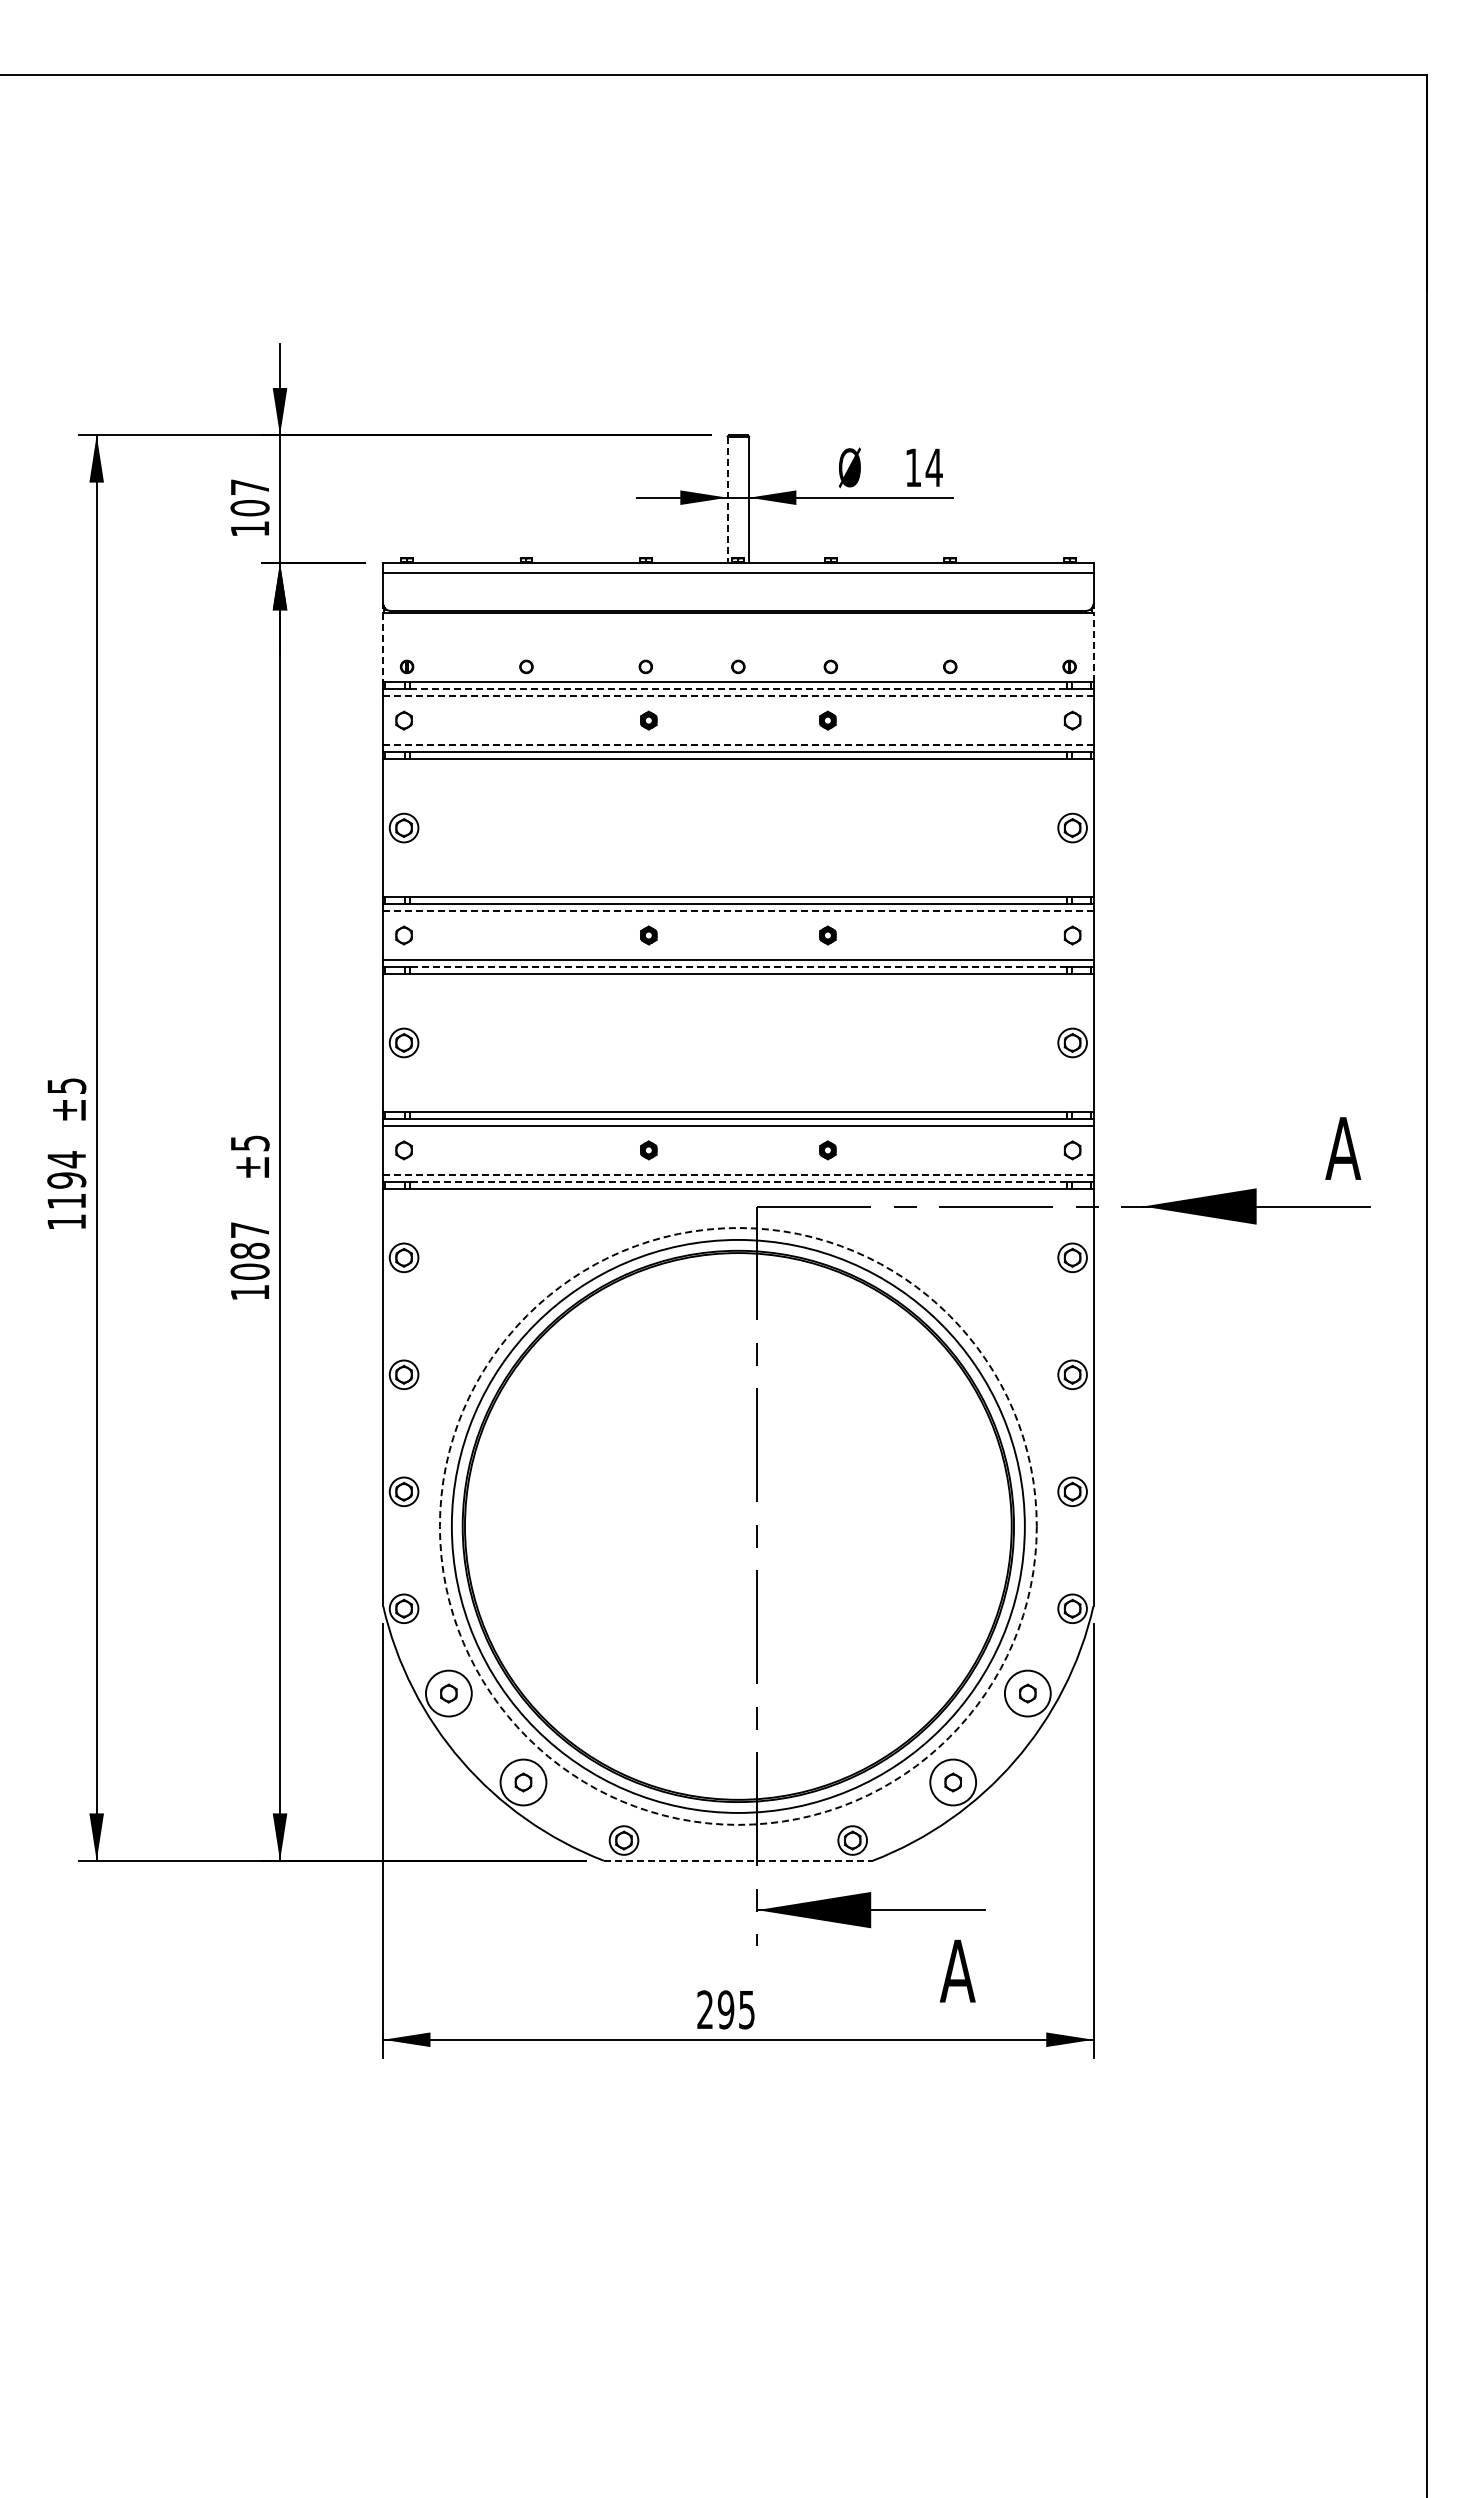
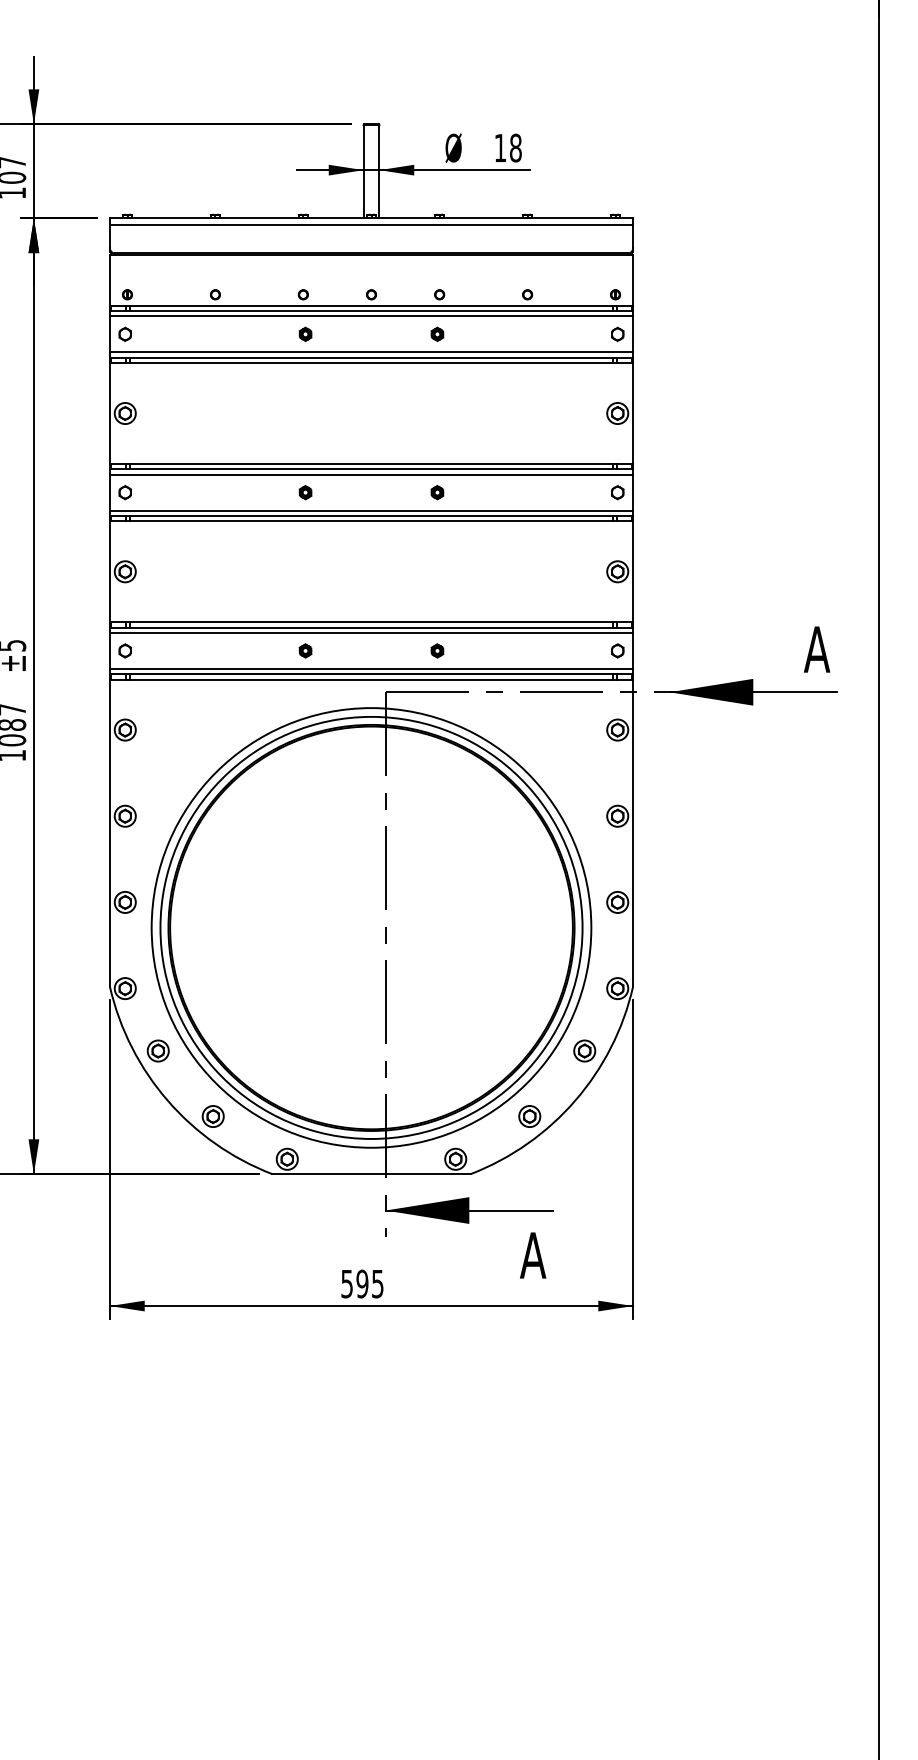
text: (933, 467) -> (515, 147), 14 -> 18
line: (727, 500) -> (363, 172), dashed -> solid
line: (1093, 647) -> (633, 280), dashed -> solid
line: (383, 648) -> (110, 281), dashed -> solid
line: (738, 689) -> (371, 311), dashed -> solid
line: (737, 696) -> (370, 316), dashed -> solid
line: (738, 745) -> (371, 352), dashed -> solid
line: (737, 911) -> (370, 474), dashed -> solid
line: (737, 967) -> (370, 516), dashed -> solid
line: (738, 1174) -> (371, 668), dashed -> solid
line: (737, 1182) -> (370, 674), dashed -> solid
circle: (737, 1526) -> (370, 927), dashed -> solid
circle: (448, 1693) -> (158, 1050), size x0.62
circle: (1027, 1693) -> (584, 1050), size x0.62
circle: (523, 1782) -> (213, 1116), size x0.62
circle: (952, 1782) -> (529, 1116), size x0.62
line: (738, 1860) -> (371, 1173), dashed -> solid
text: (704, 2009) -> (346, 1283), 295 -> 595

